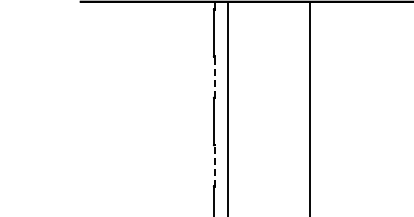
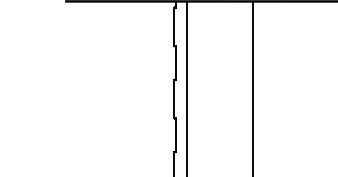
line: (215, 76) -> (175, 62), dashed -> solid
line: (215, 165) -> (175, 135), dashed -> solid

